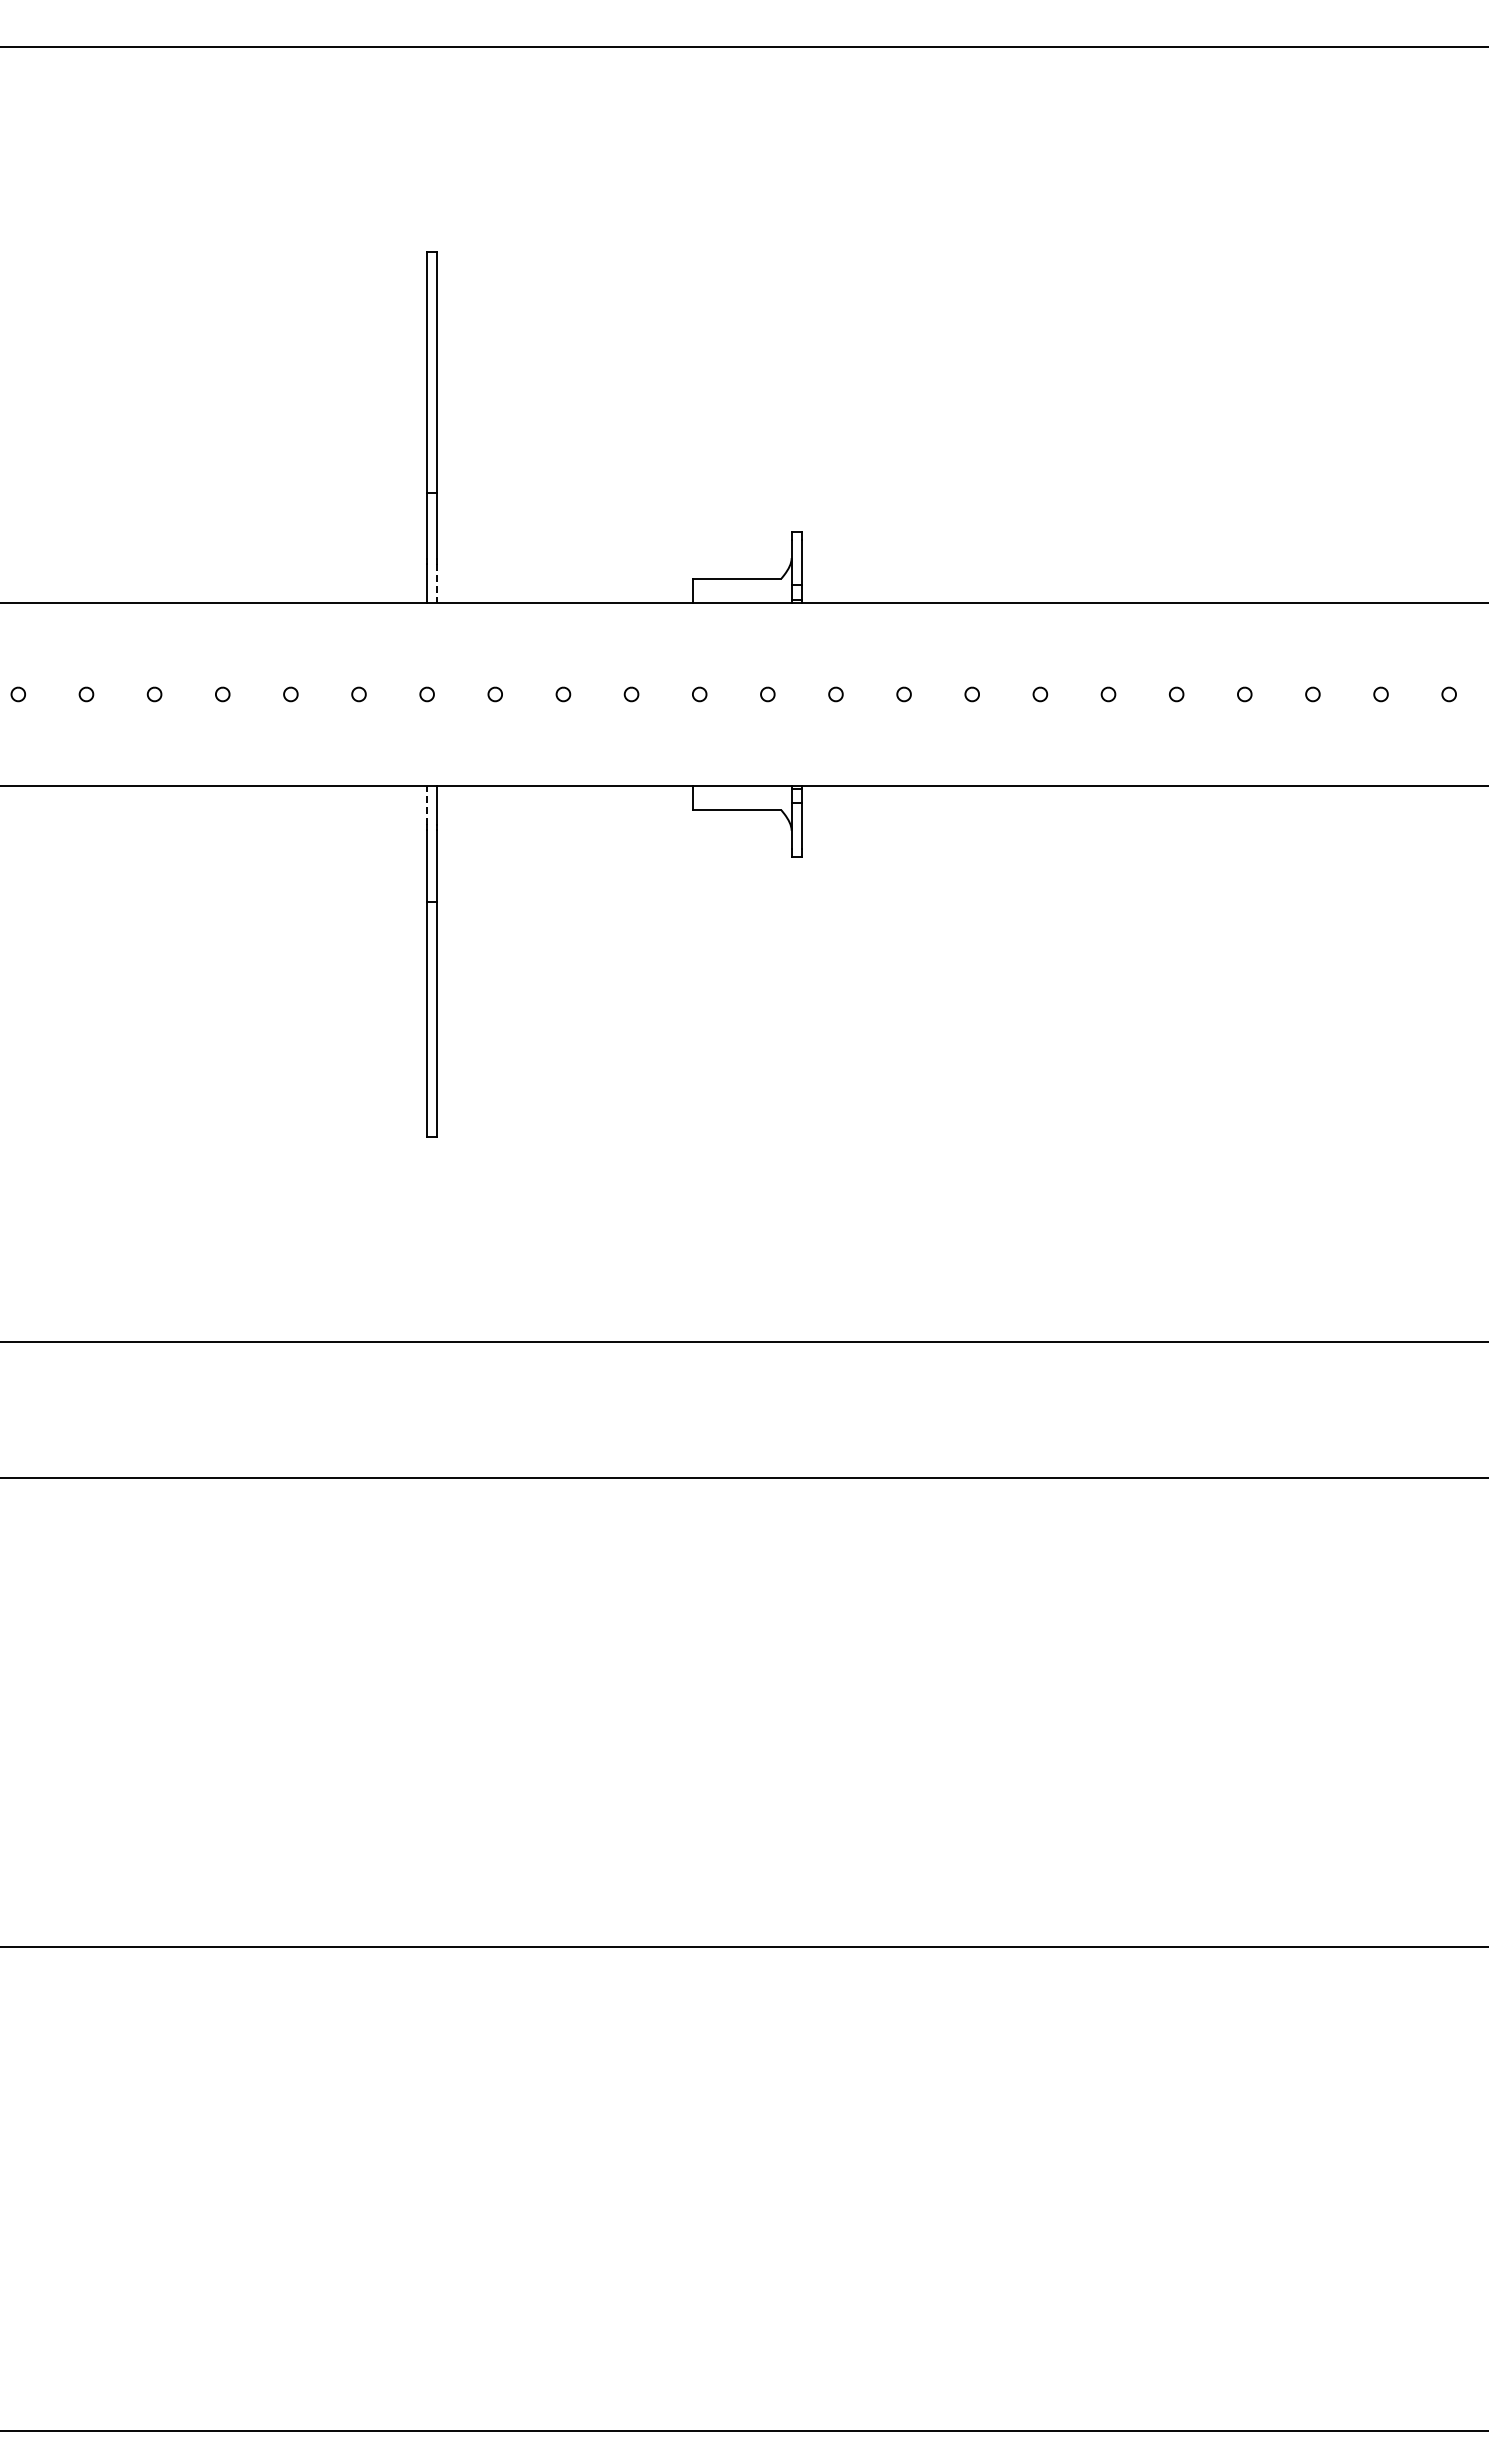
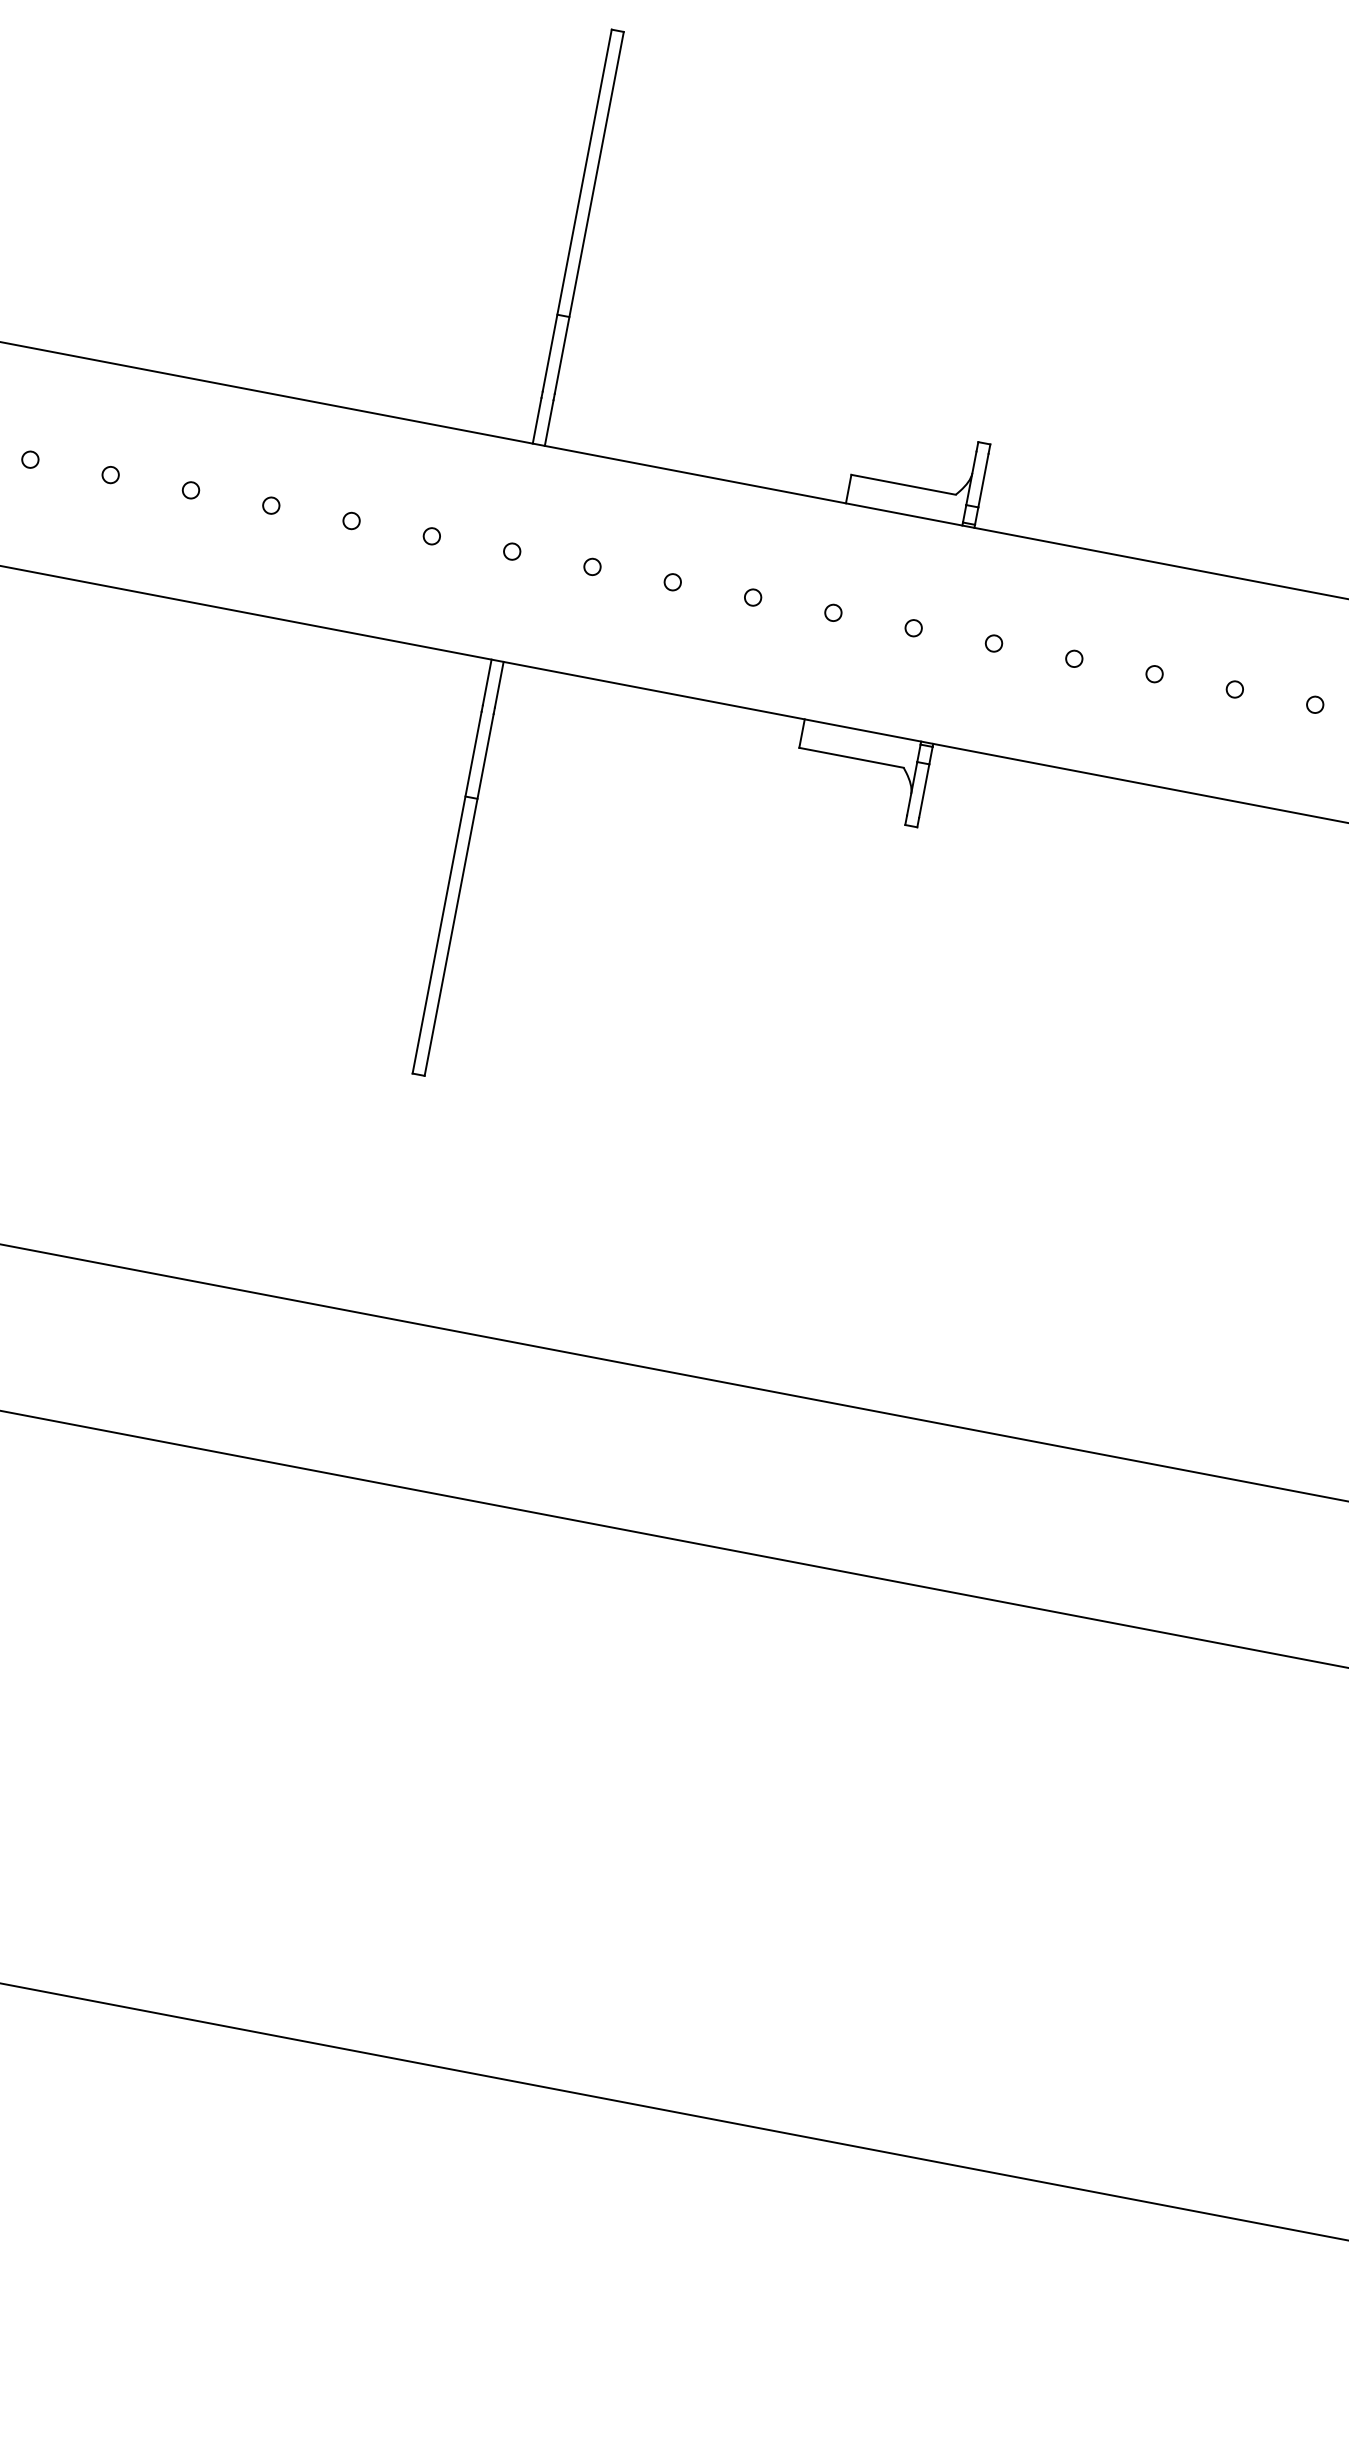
line: (437, 583) -> (549, 423), dashed -> solid
line: (427, 804) -> (487, 681), dashed -> solid

